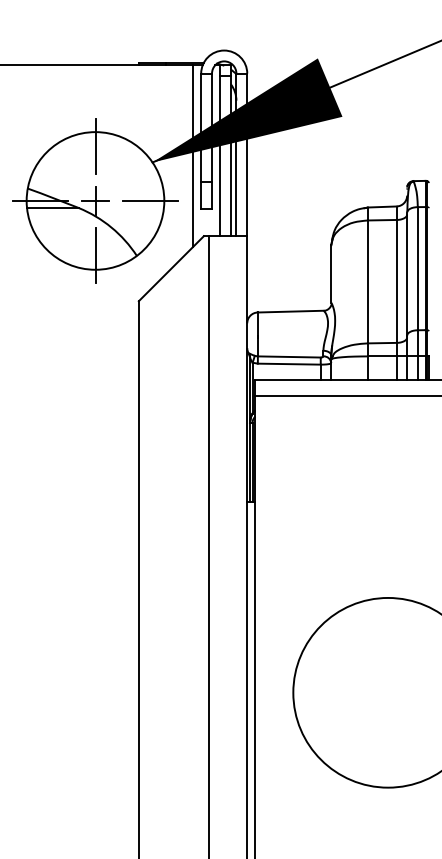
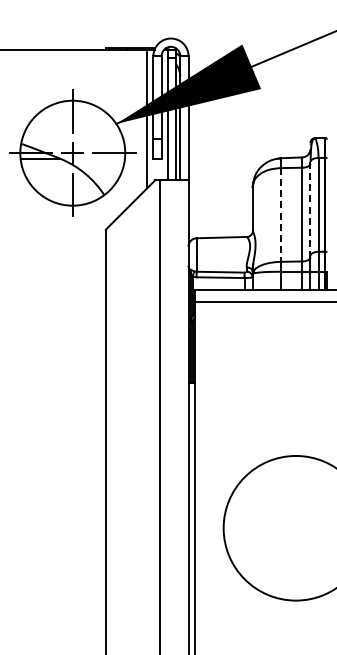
line: (407, 274) -> (310, 209), solid -> dashed
line: (367, 281) -> (280, 214), solid -> dashed

